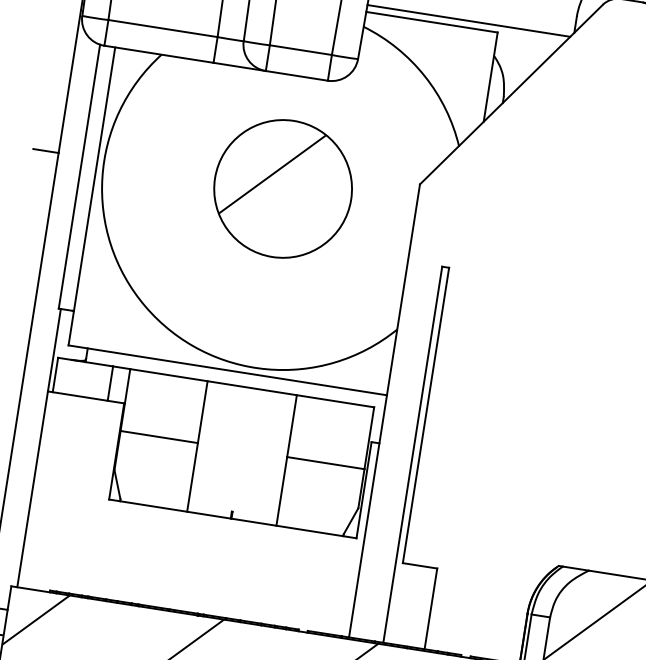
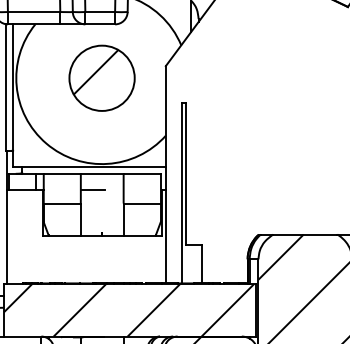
line: (226, 419) -> (92, 190), added

